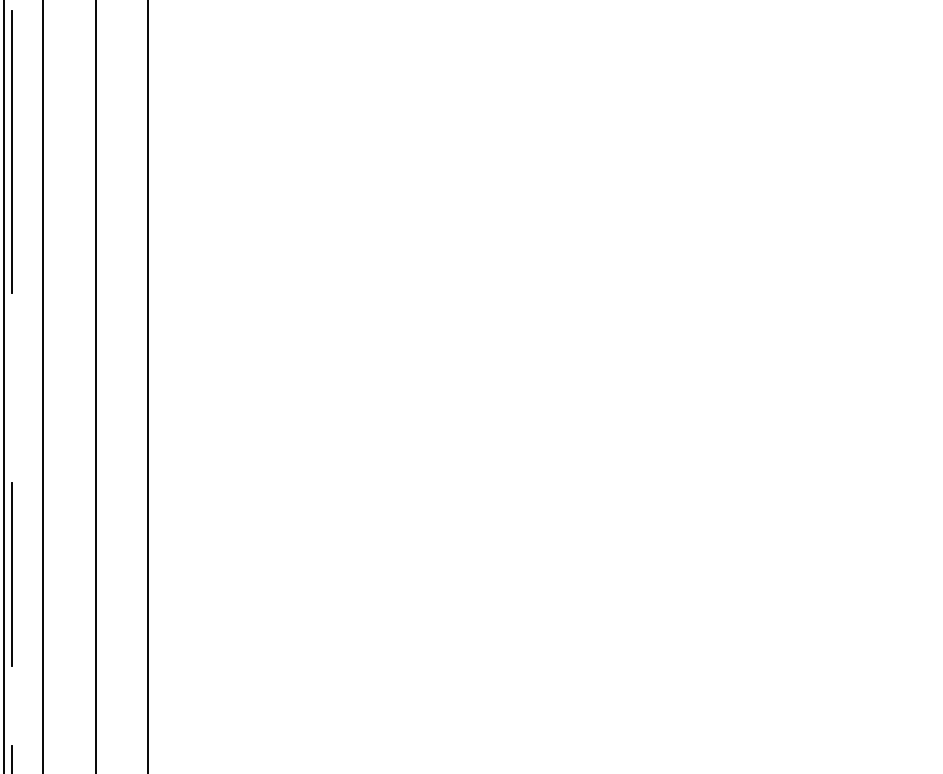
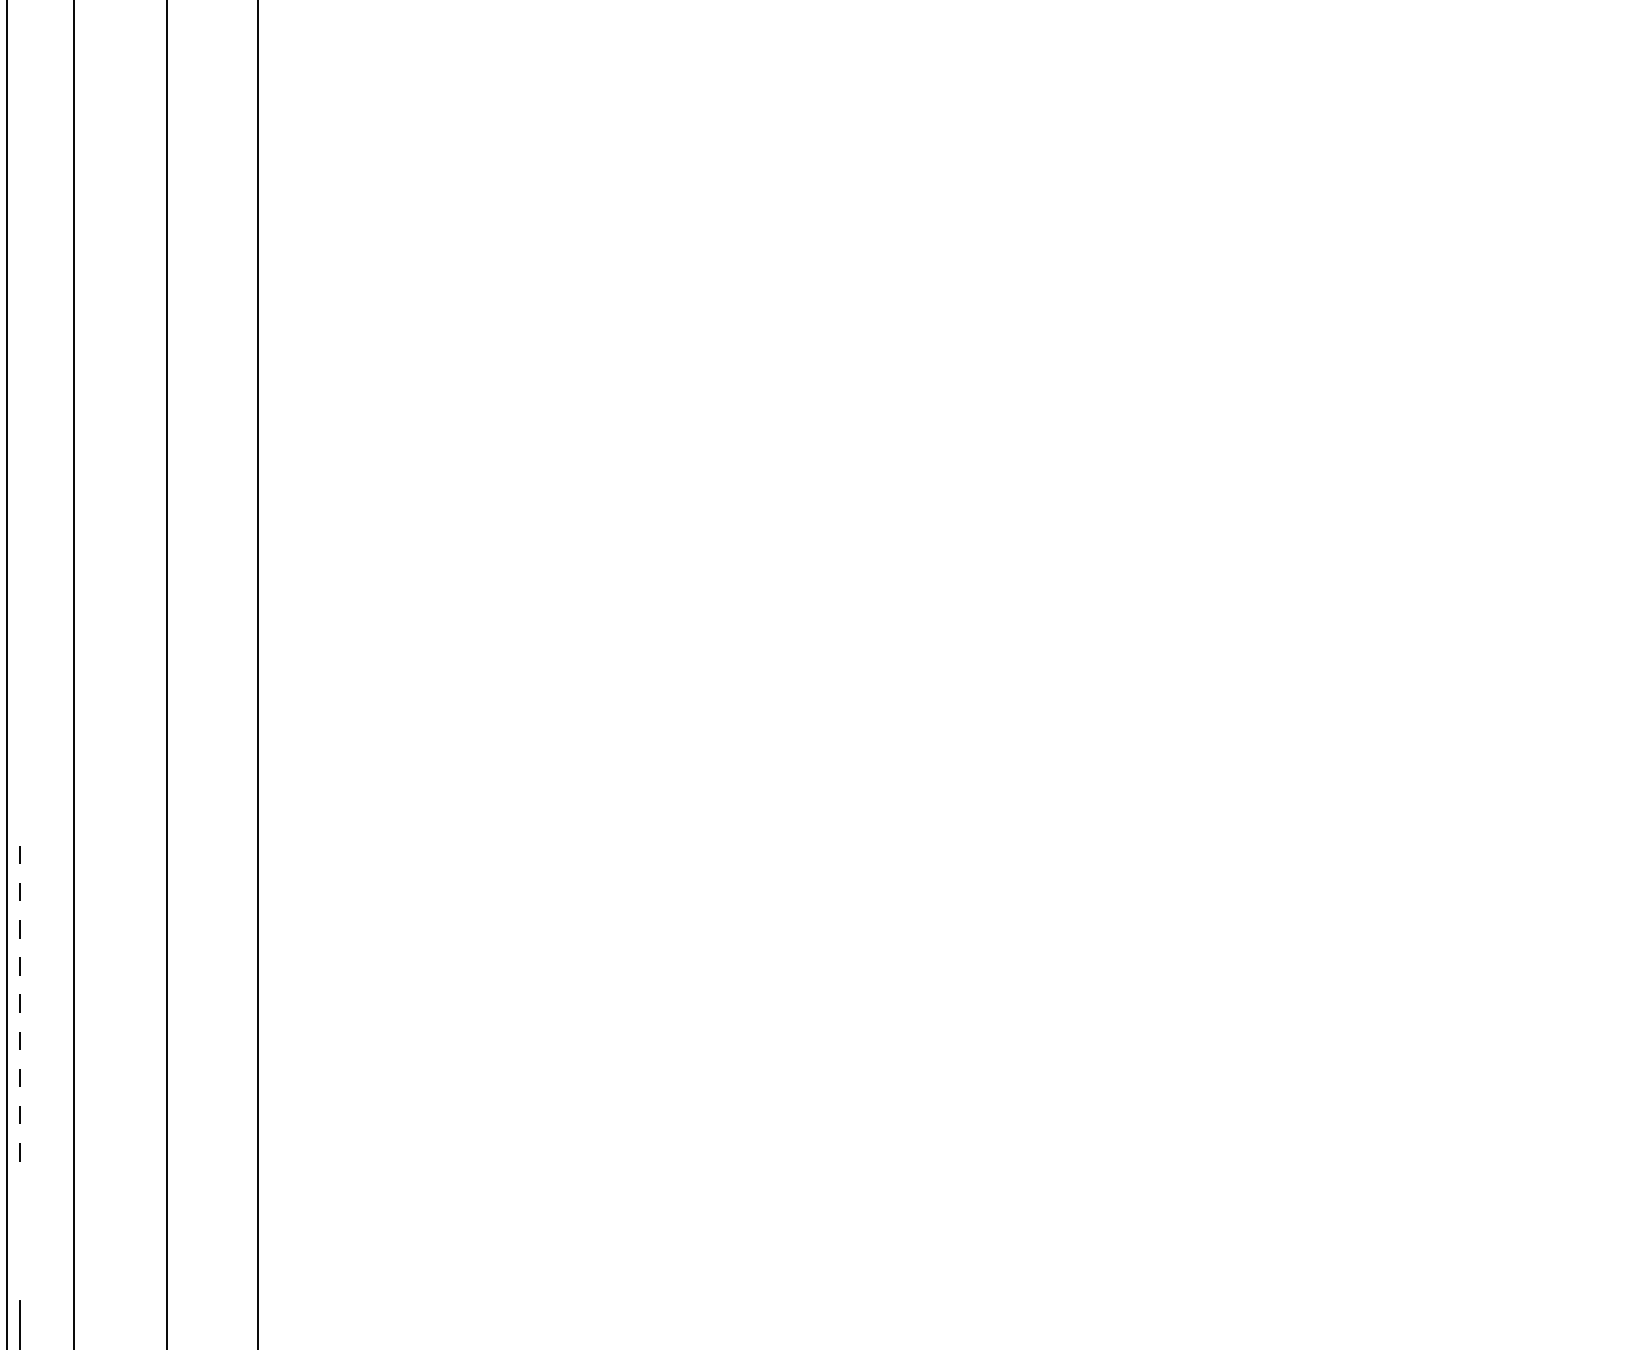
line: (11, 151) -> (20, 264), removed
line: (11, 573) -> (20, 1000), solid -> dashed

